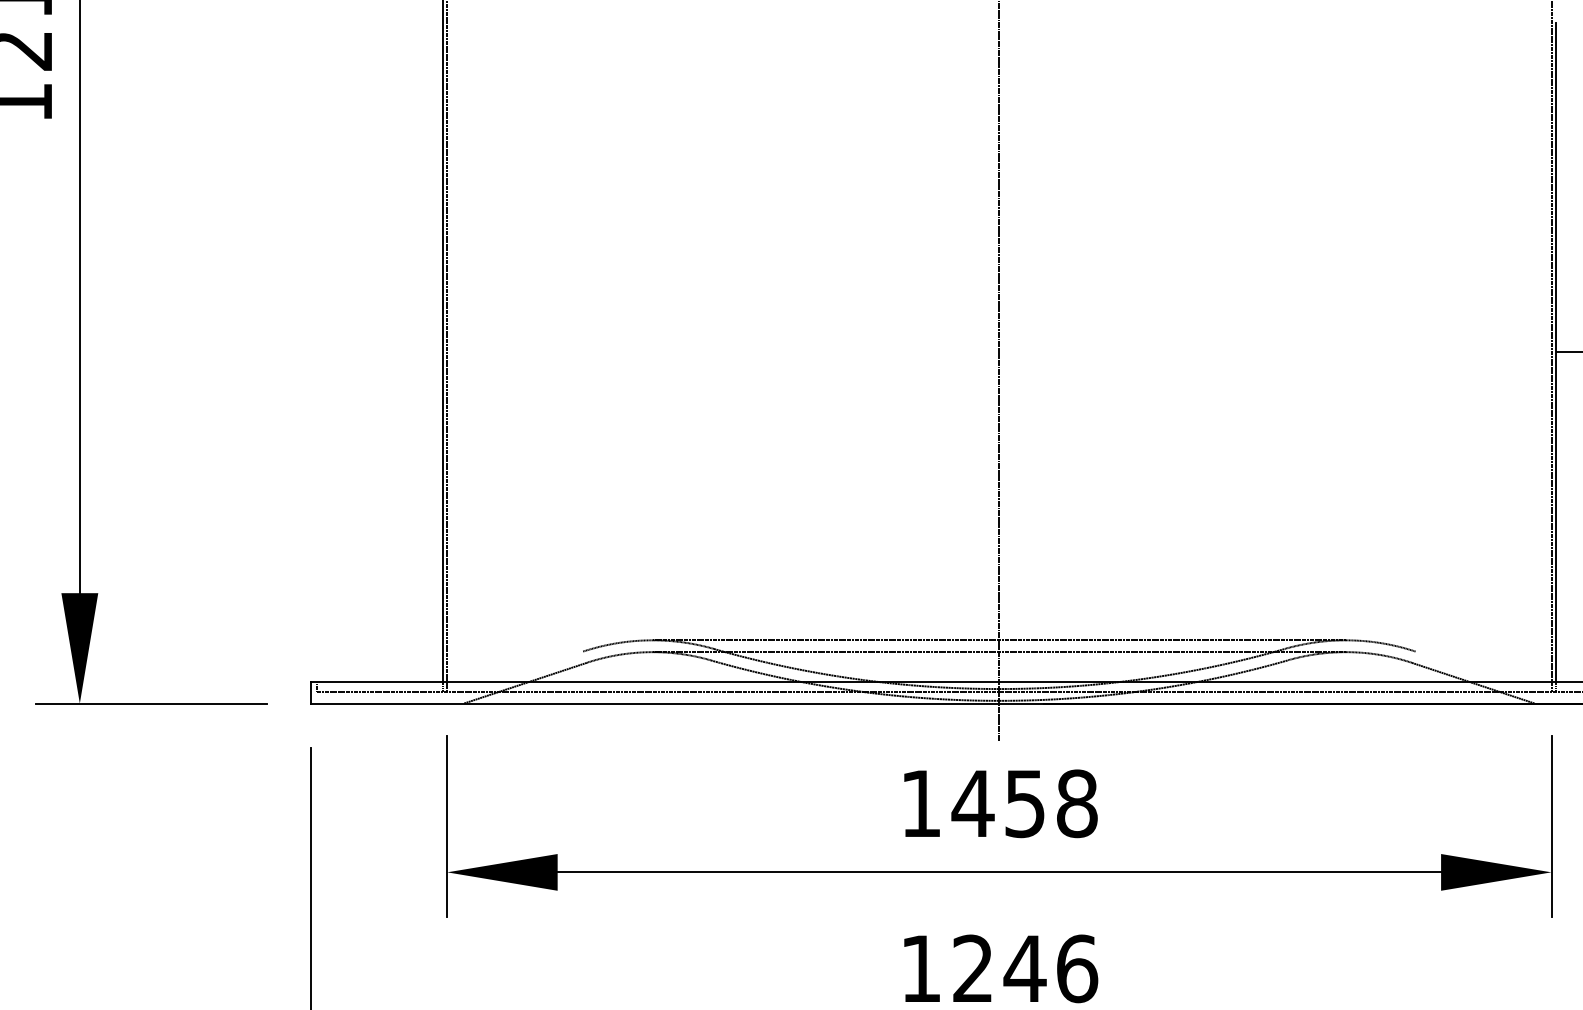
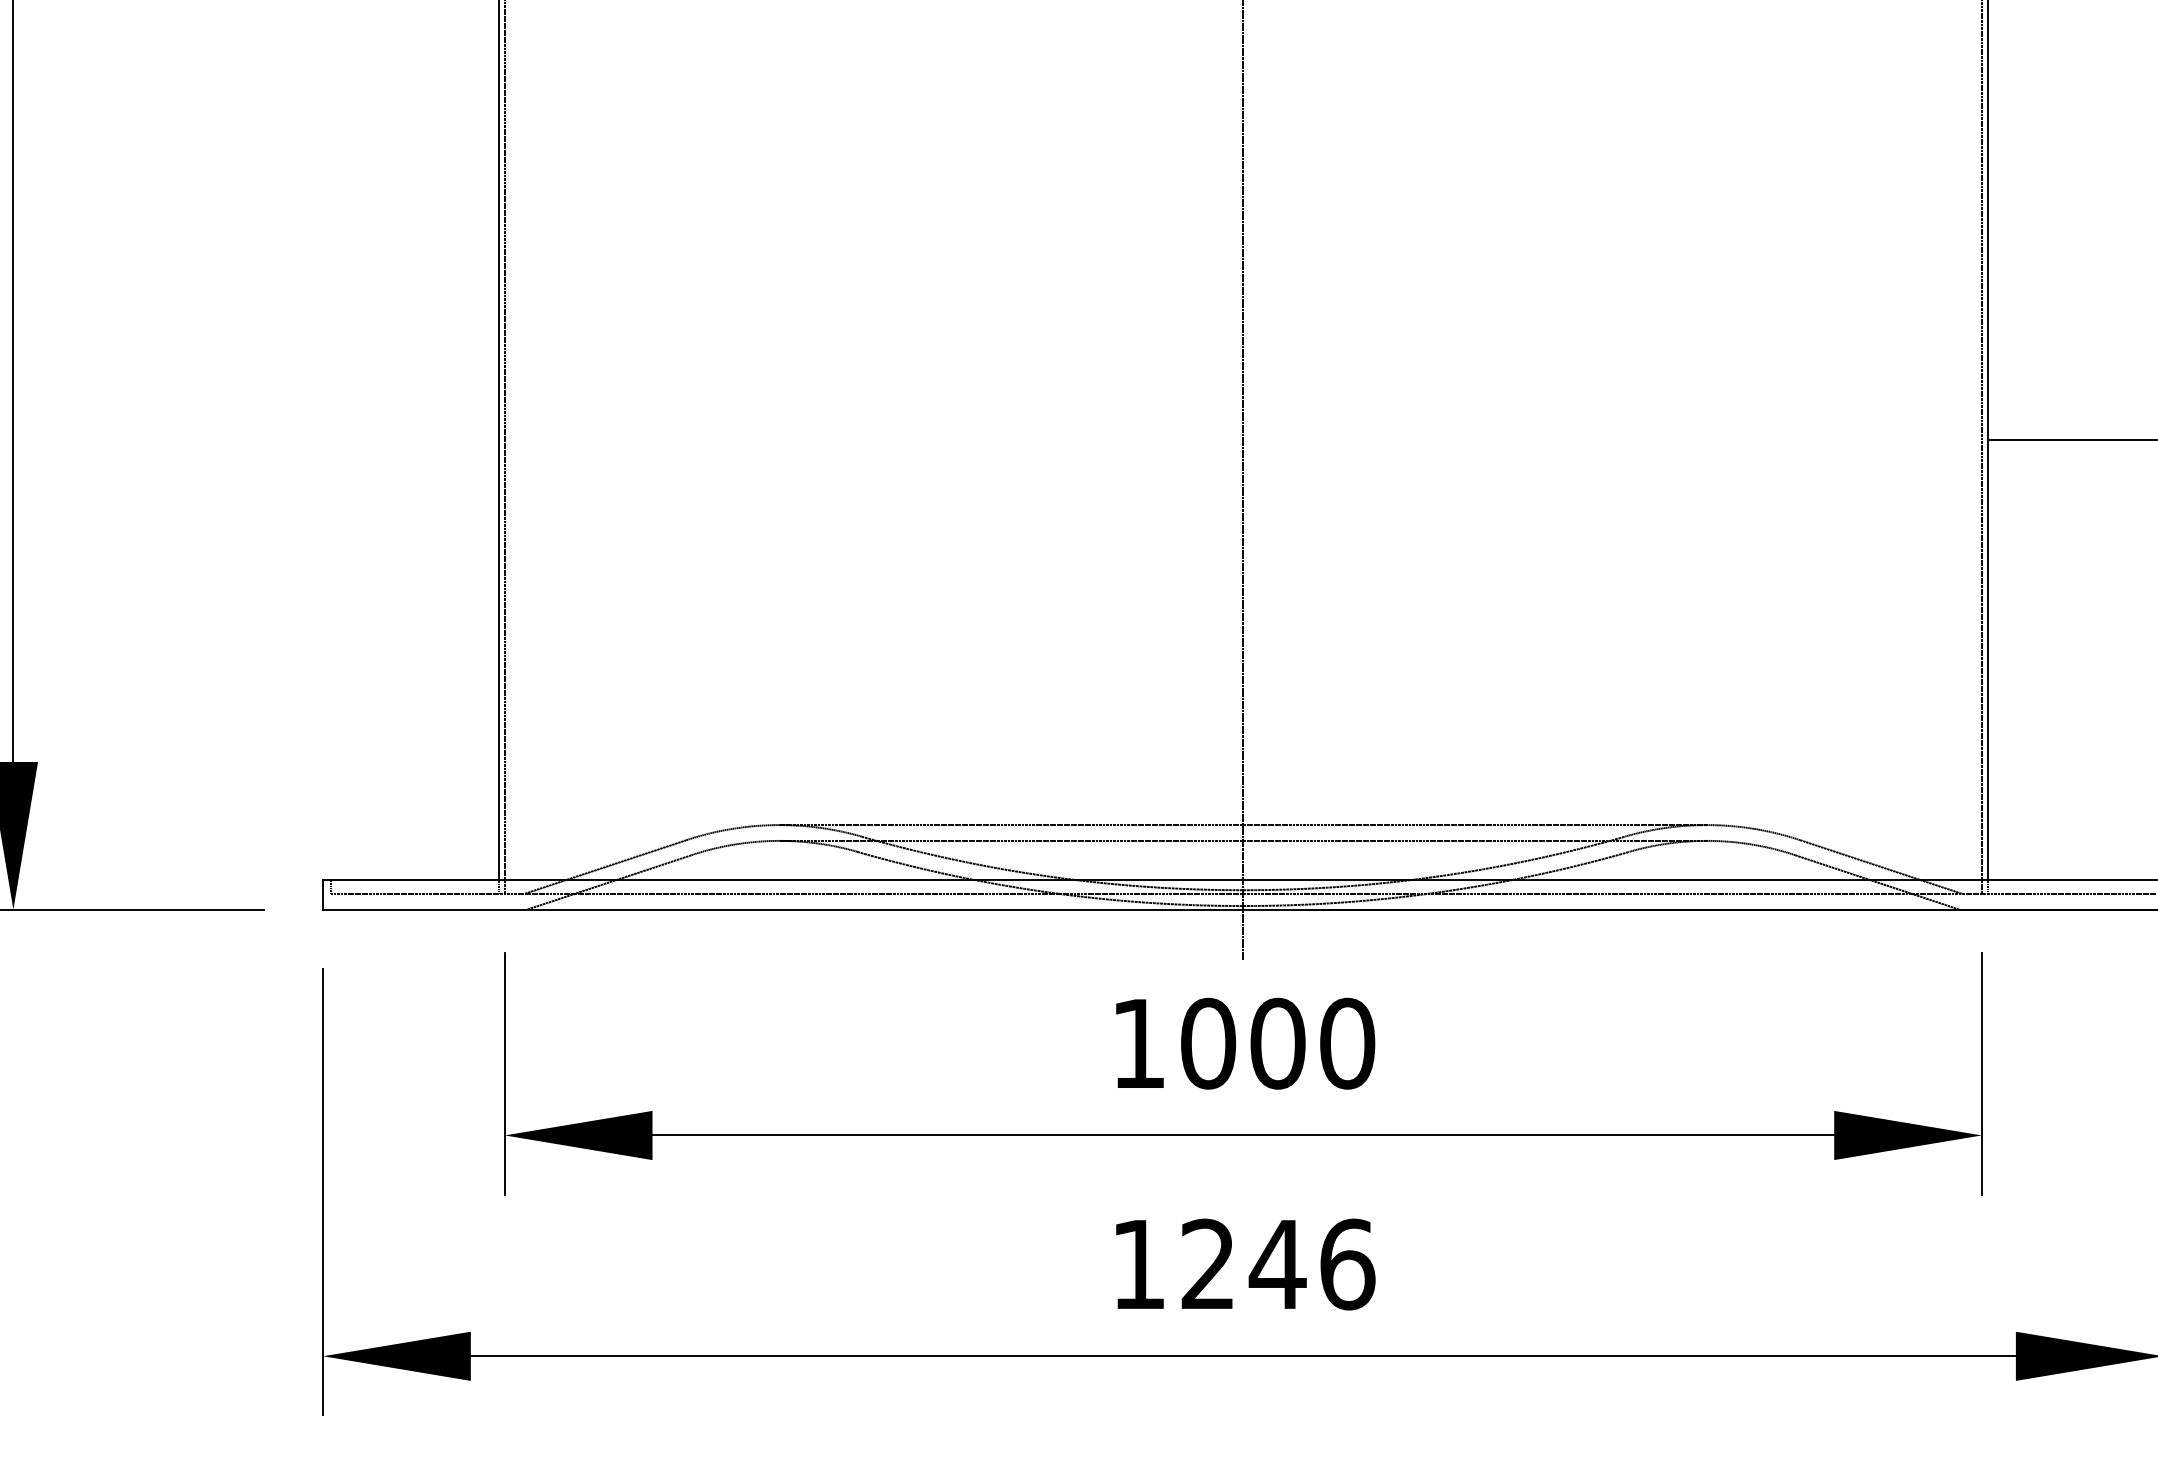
line: (522, 671) -> (605, 866), added
line: (1476, 671) -> (1881, 866), added
text: (1024, 803) -> (1277, 1043), 1458 -> 1000

